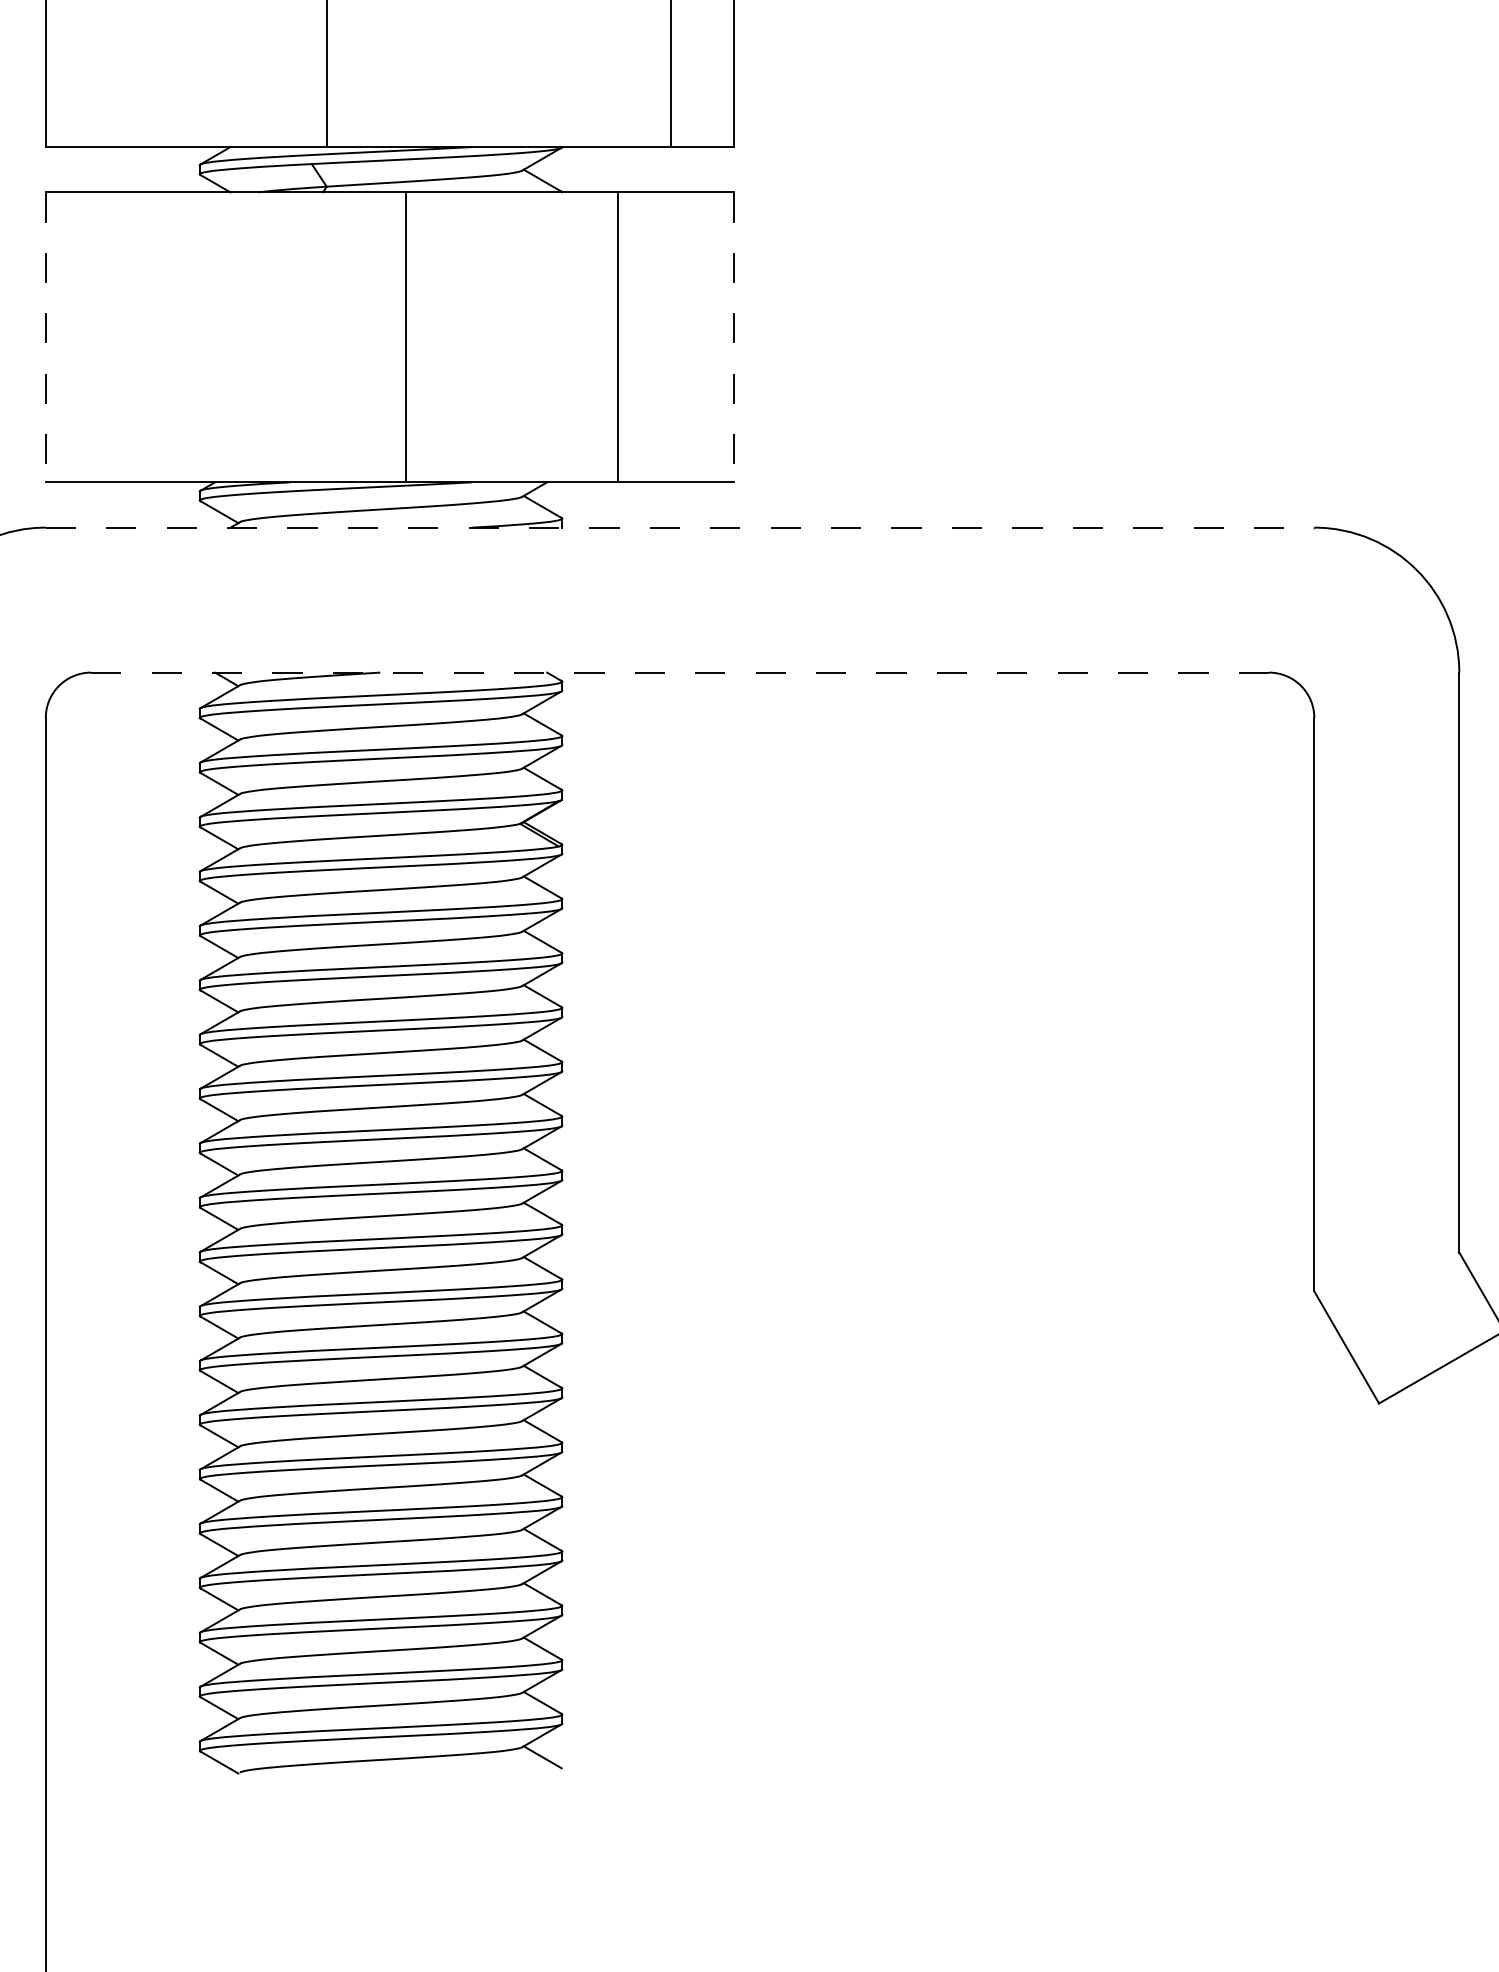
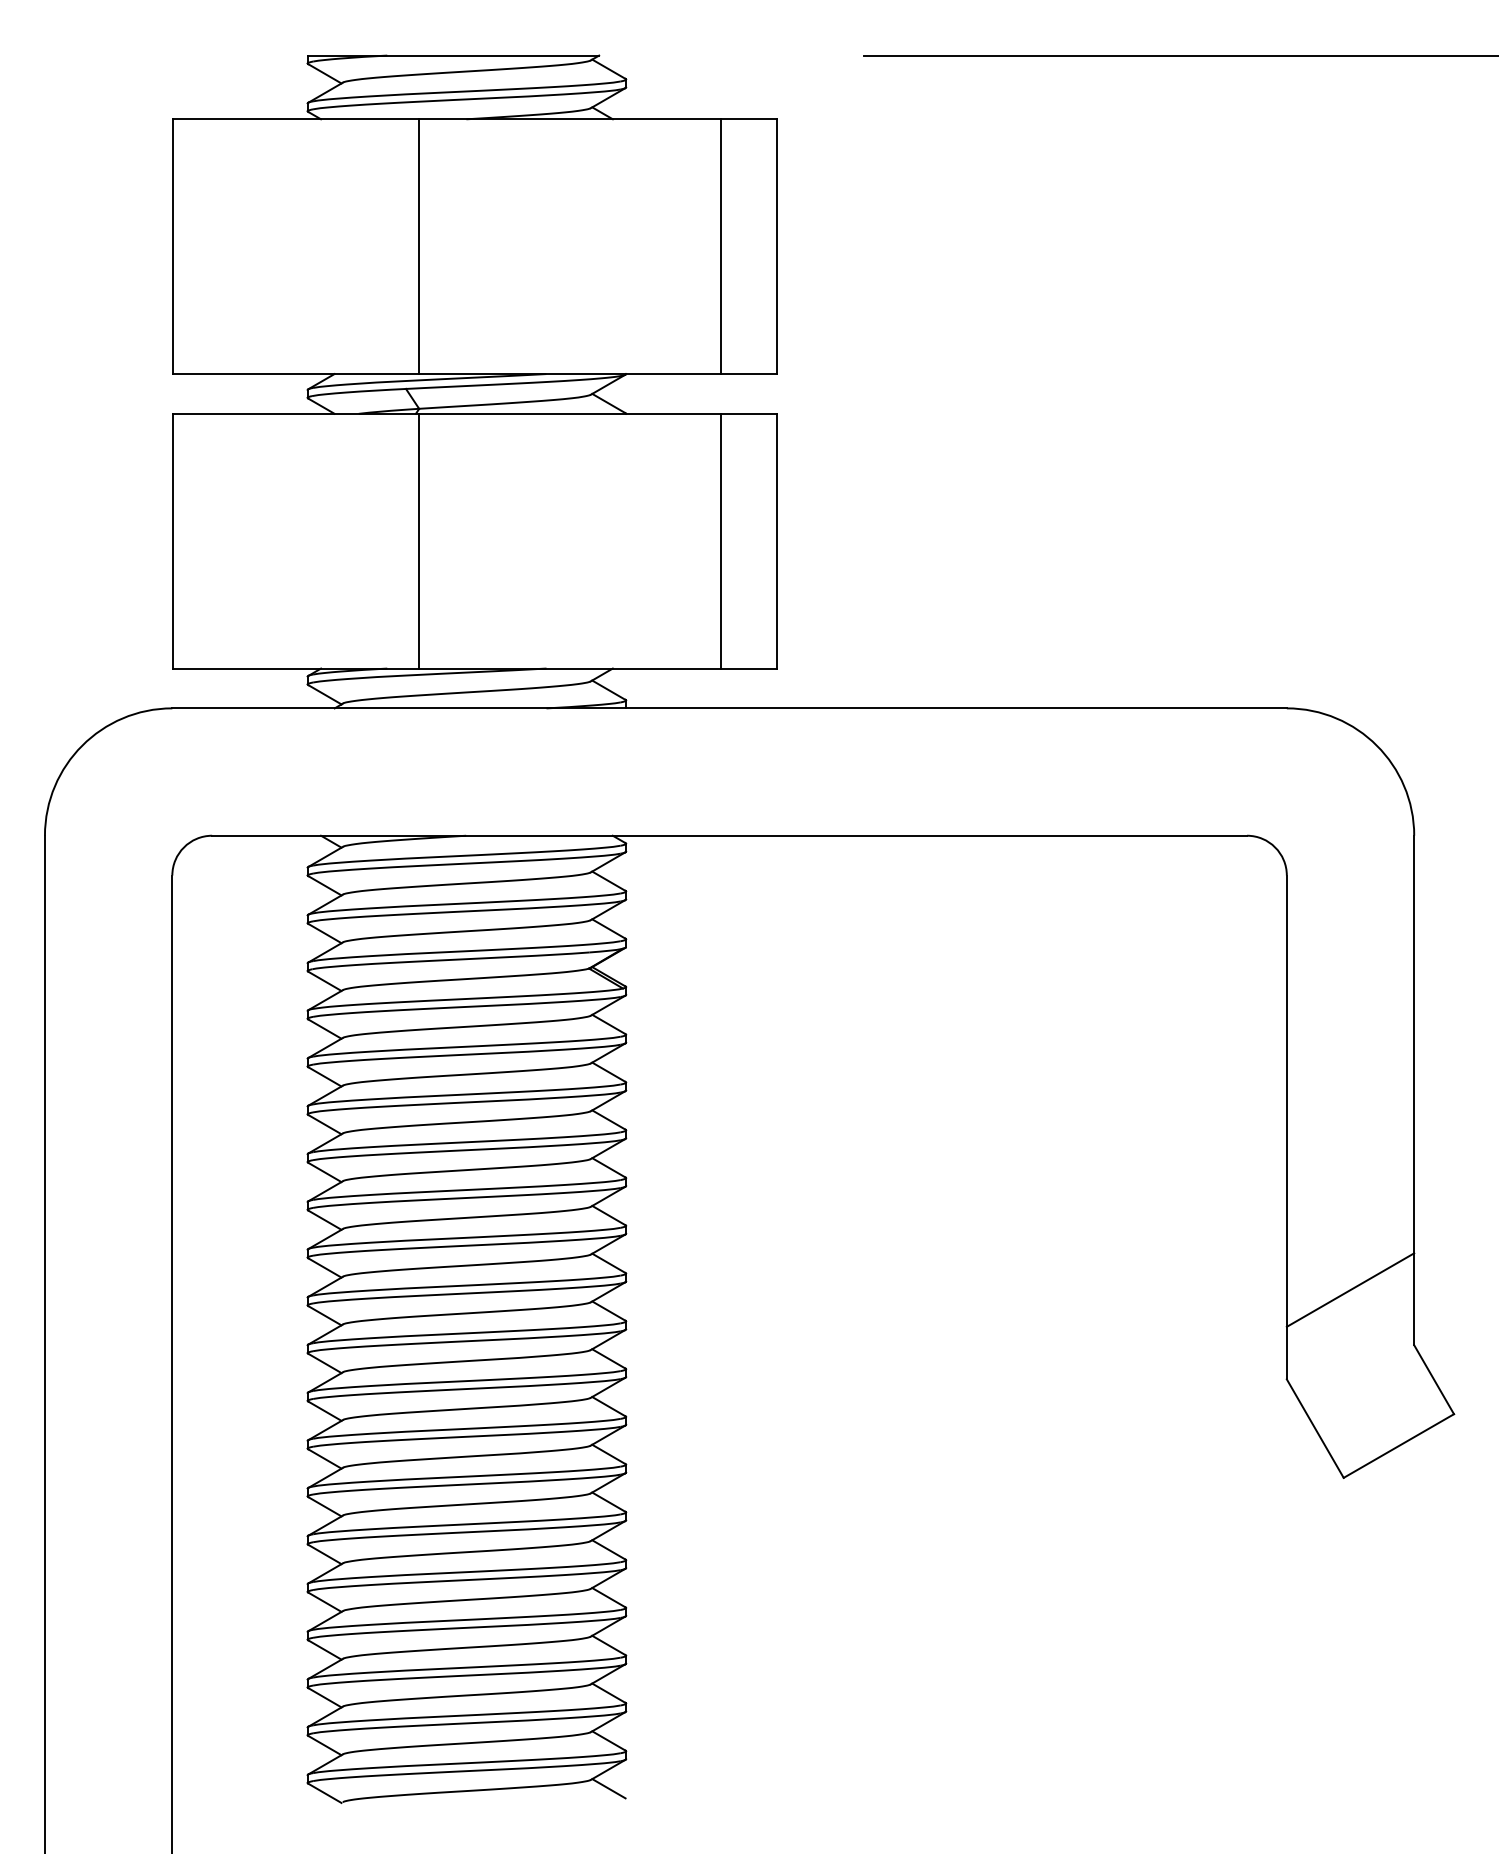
line: (405, 336) -> (418, 540), moved
line: (618, 336) -> (721, 540), moved
line: (45, 337) -> (172, 541), dashed -> solid
line: (734, 337) -> (777, 541), dashed -> solid
line: (681, 527) -> (730, 708), dashed -> solid
line: (679, 672) -> (729, 835), dashed -> solid
line: (1386, 1189) -> (1350, 1289), added

